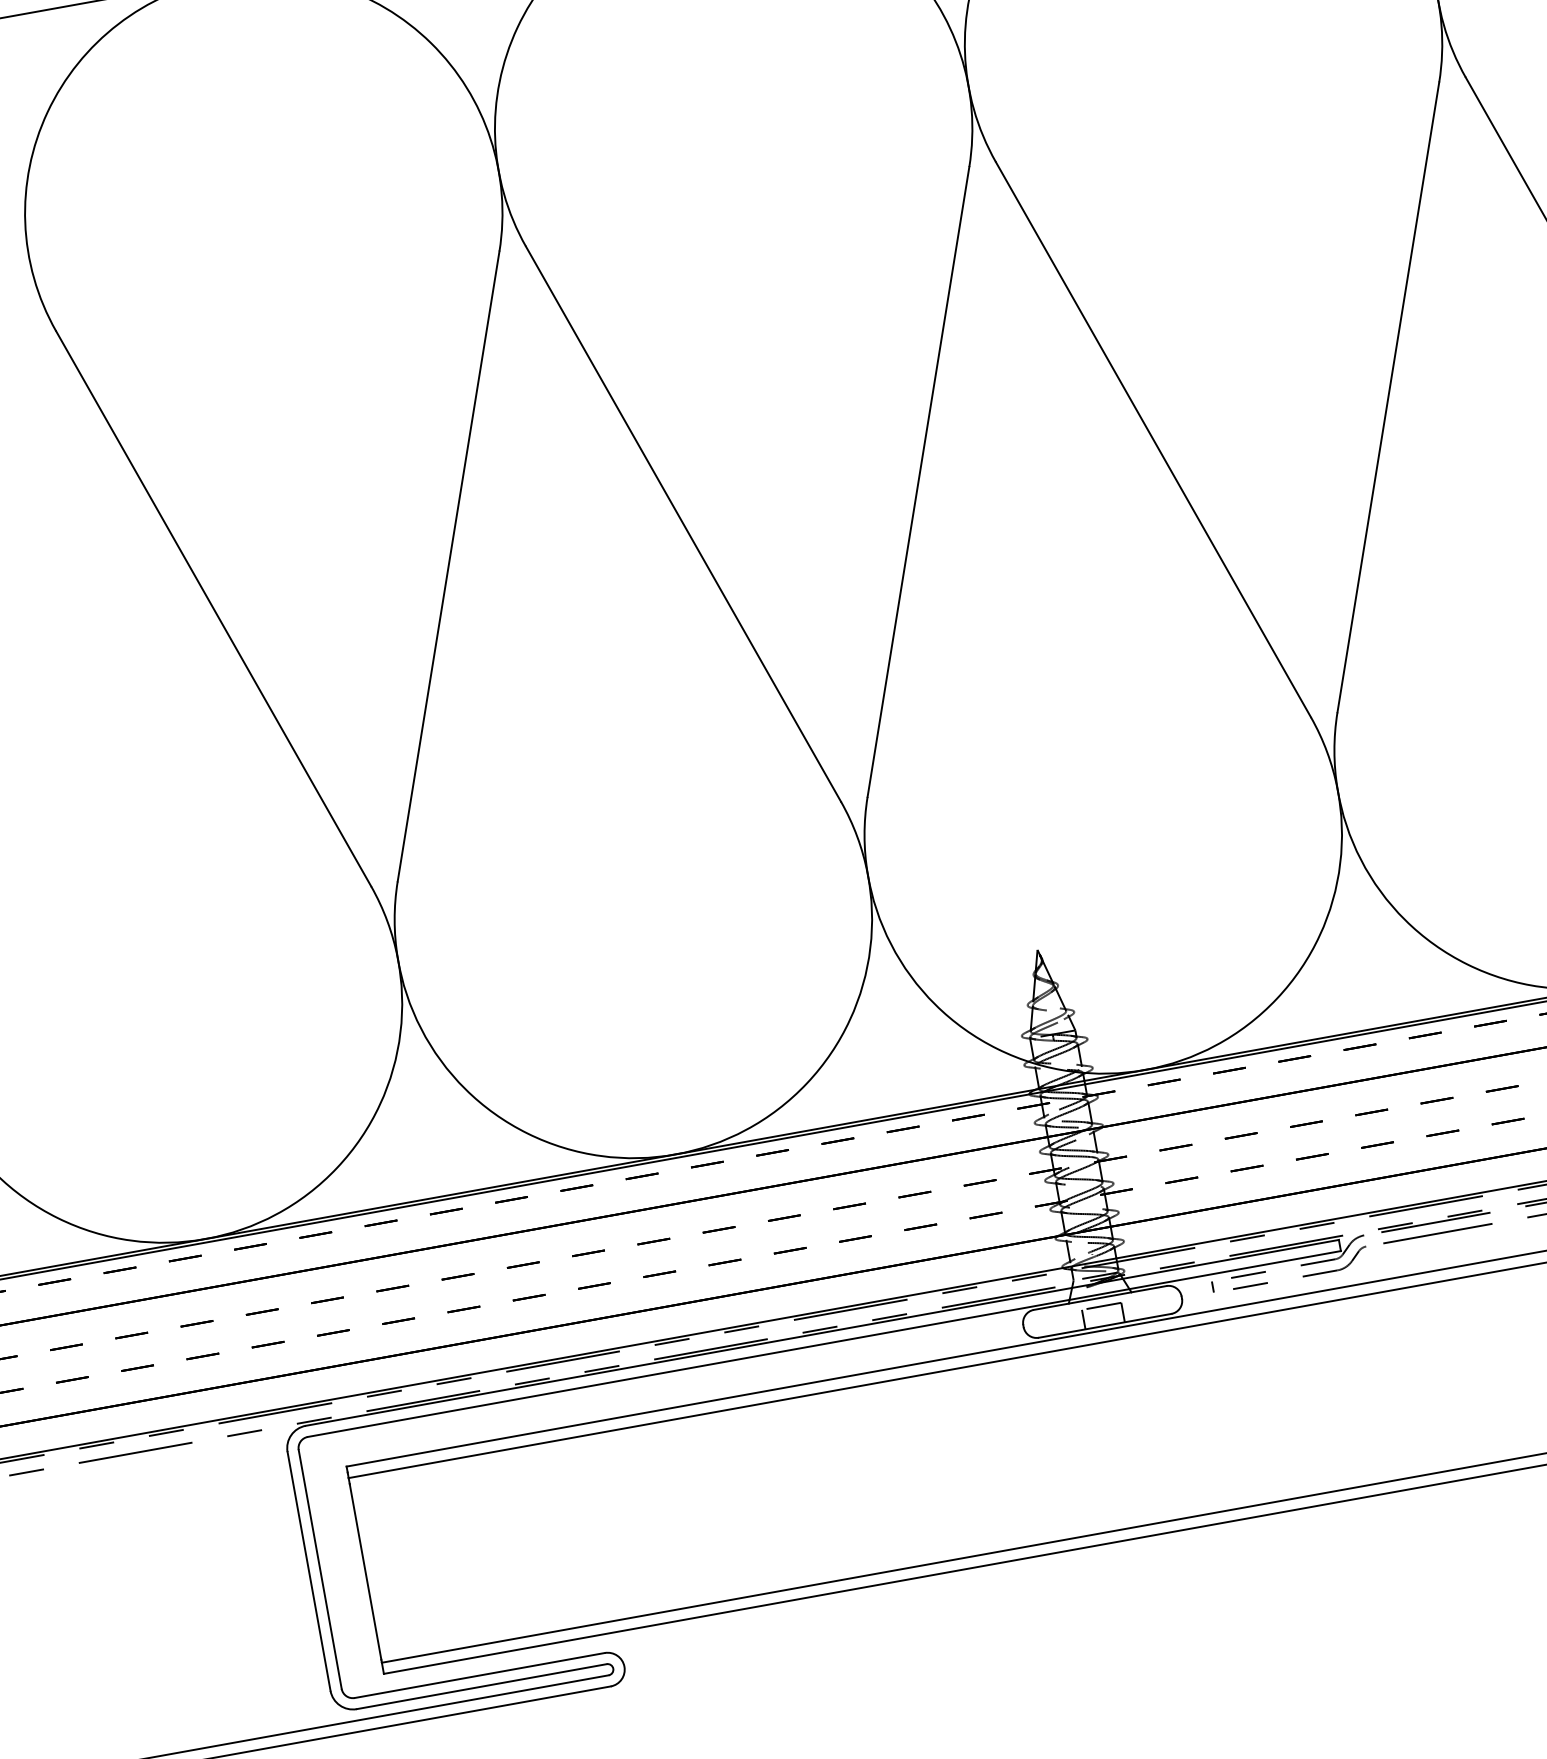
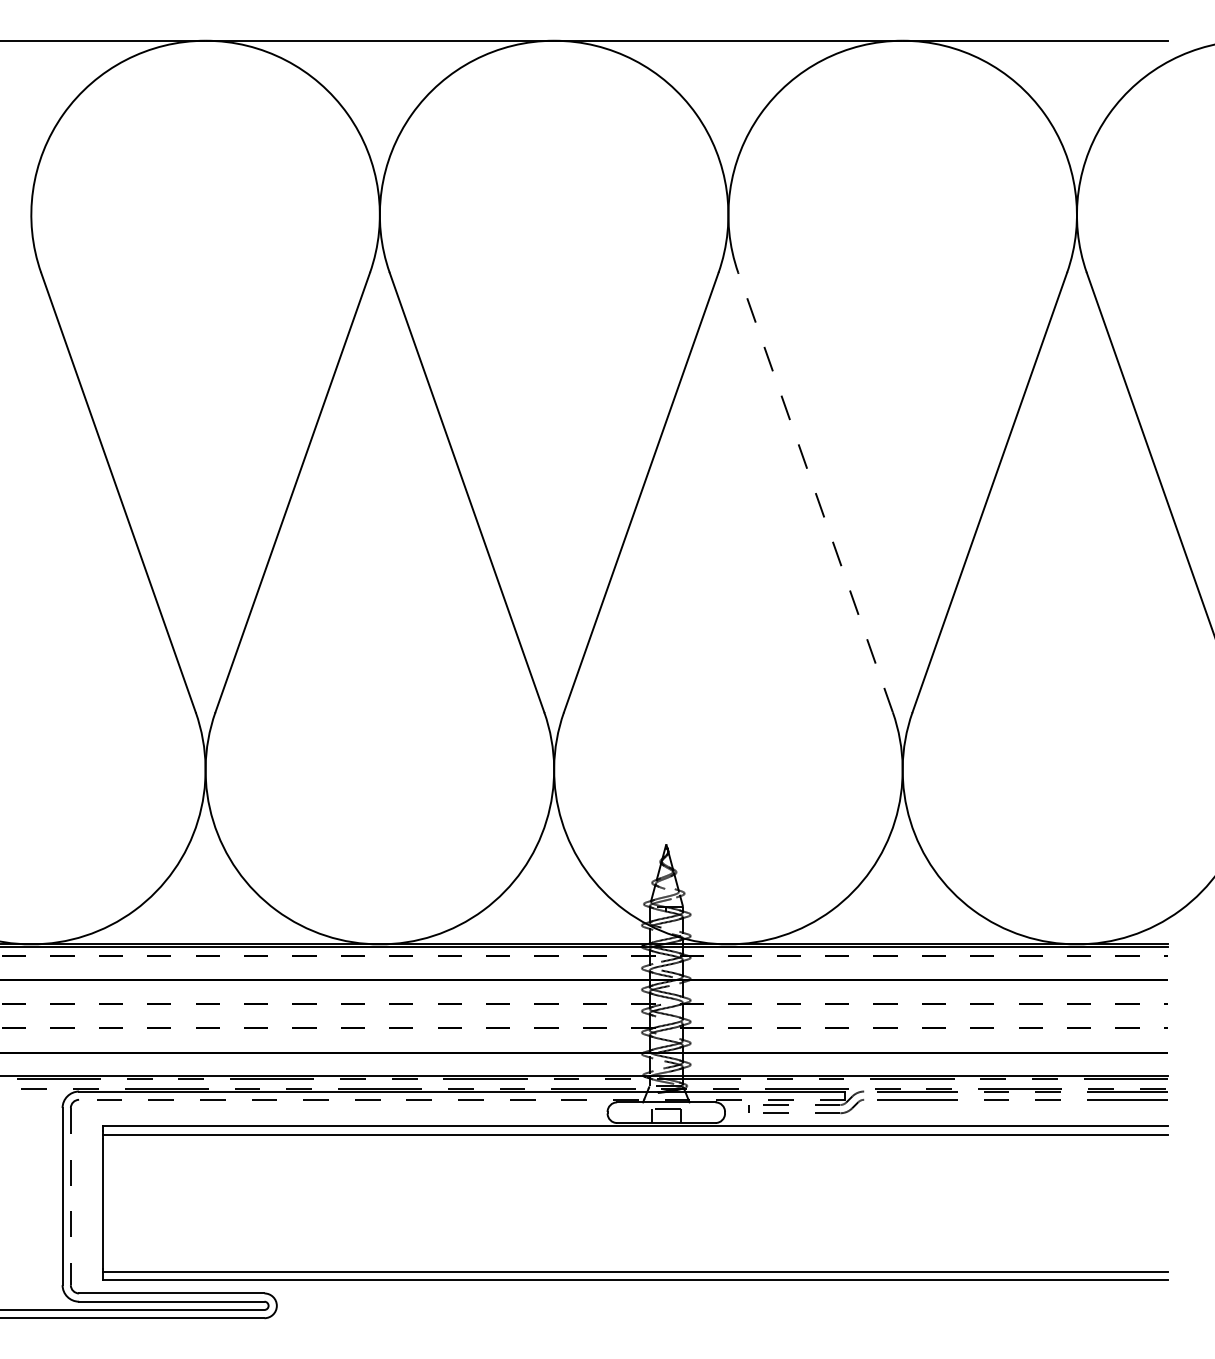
line: (1153, 439) -> (815, 492), solid -> dashed
line: (823, 1343) -> (461, 1099), solid -> dashed
line: (319, 1569) -> (70, 1196), solid -> dashed

